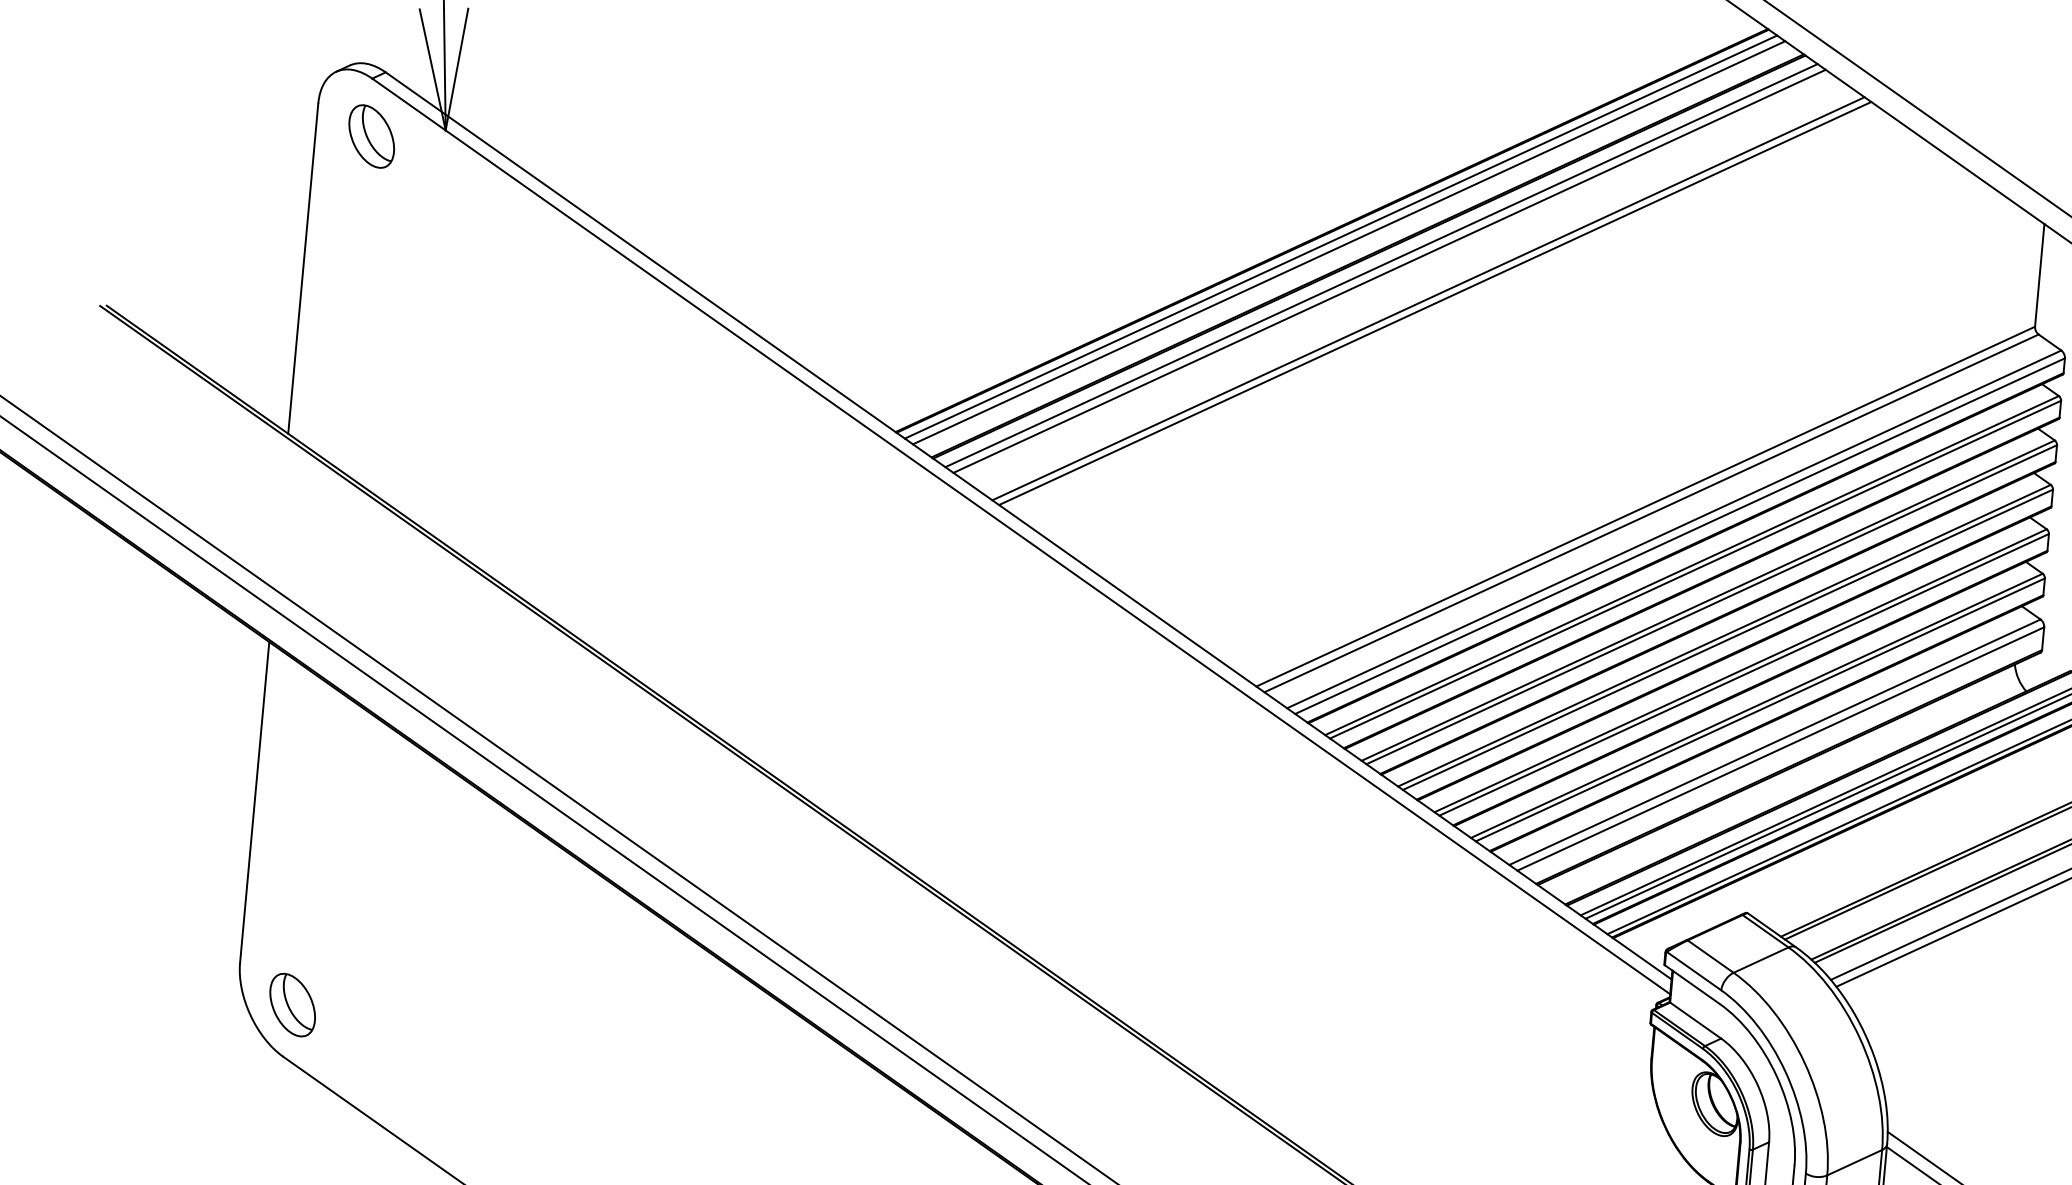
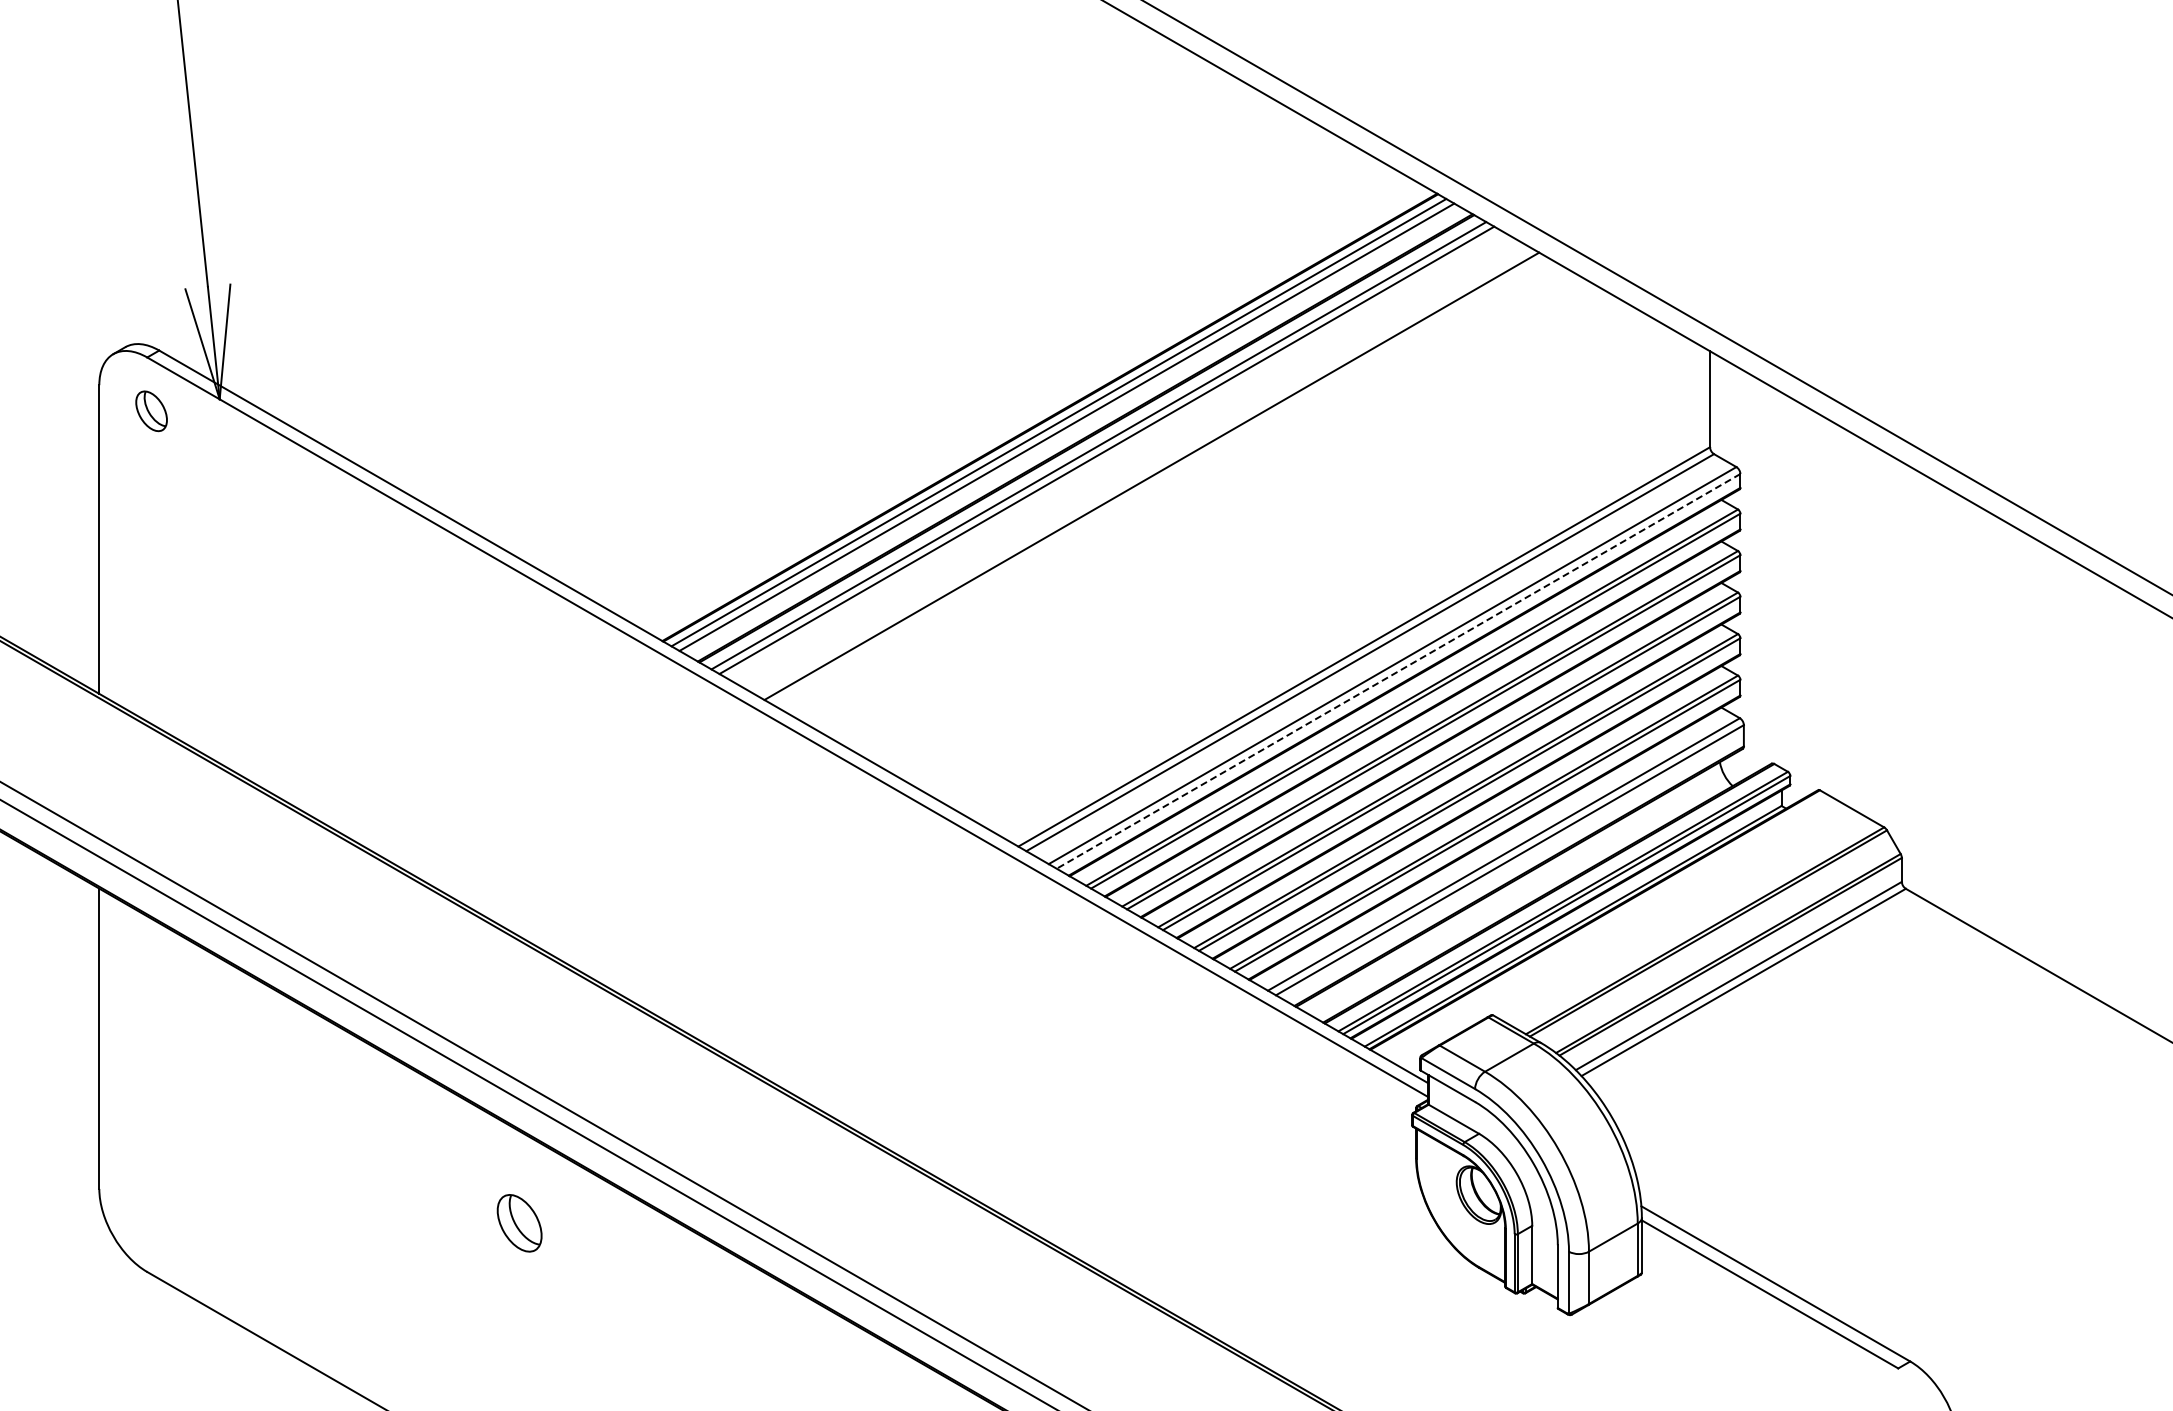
part: (371, 136) -> (151, 411), size x0.7
line: (1427, 298) -> (1144, 472), removed
line: (1679, 536) -> (1398, 671), solid -> dashed
part: (292, 1005) -> (519, 1223), moved

